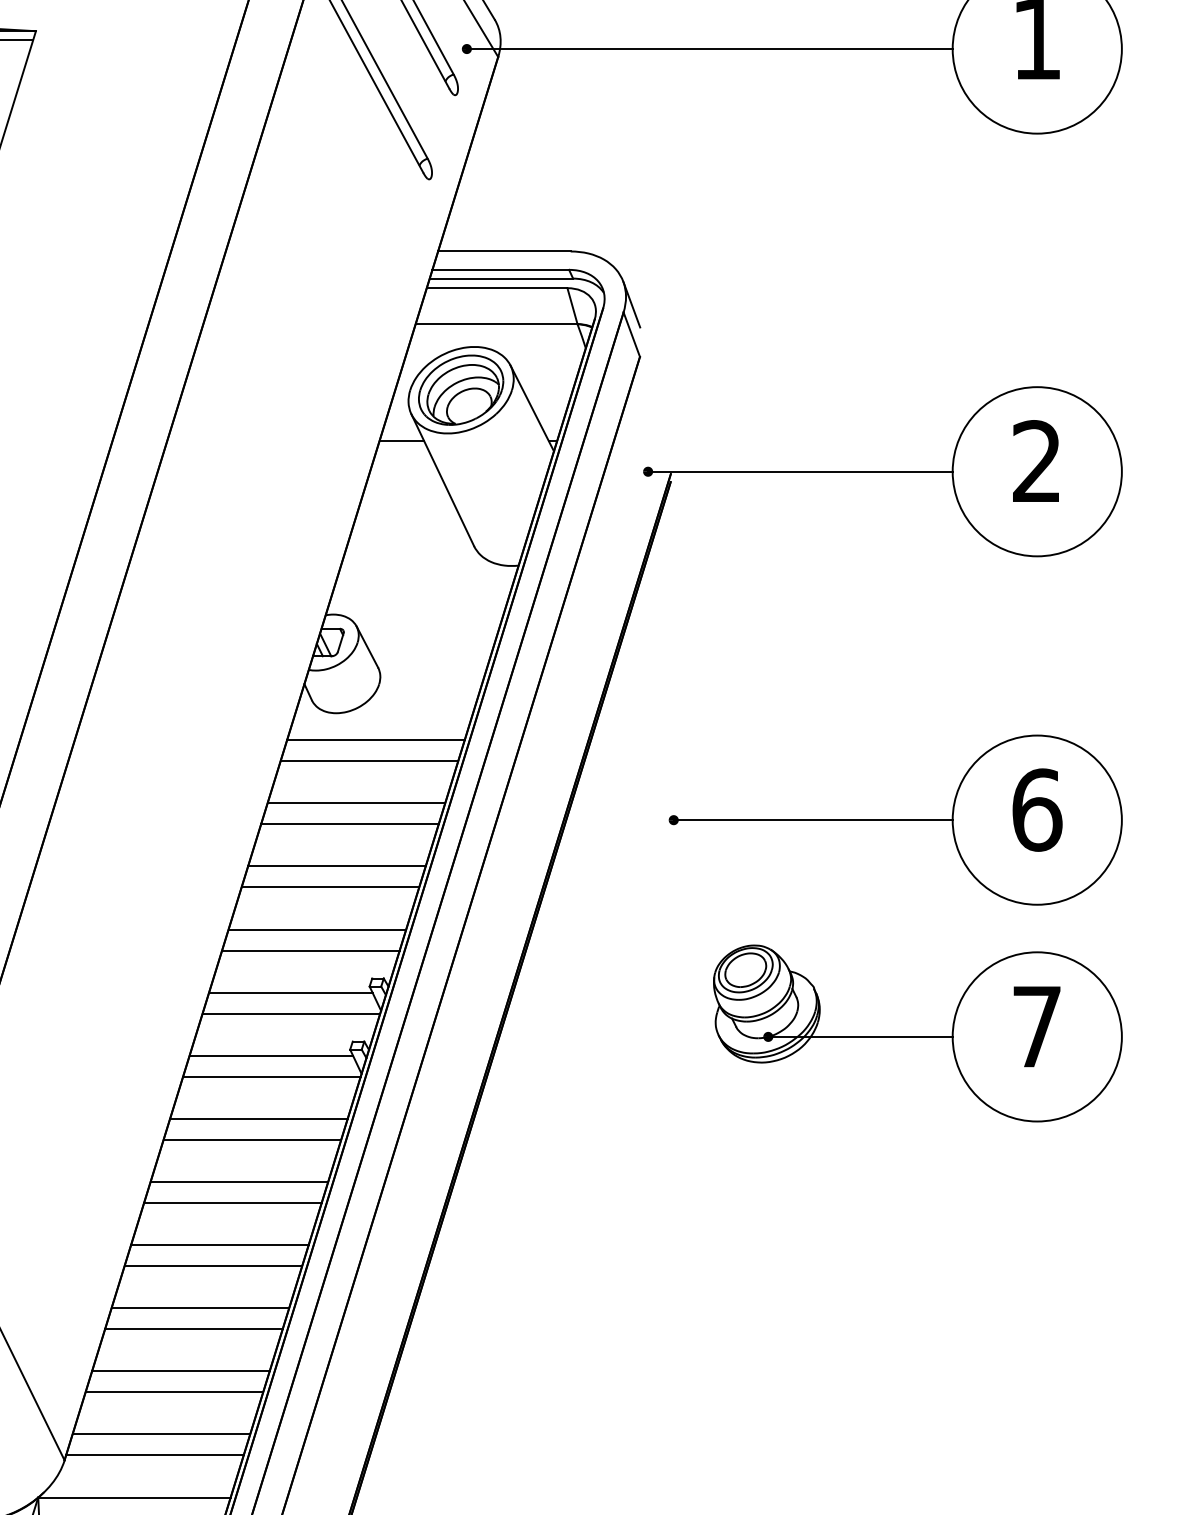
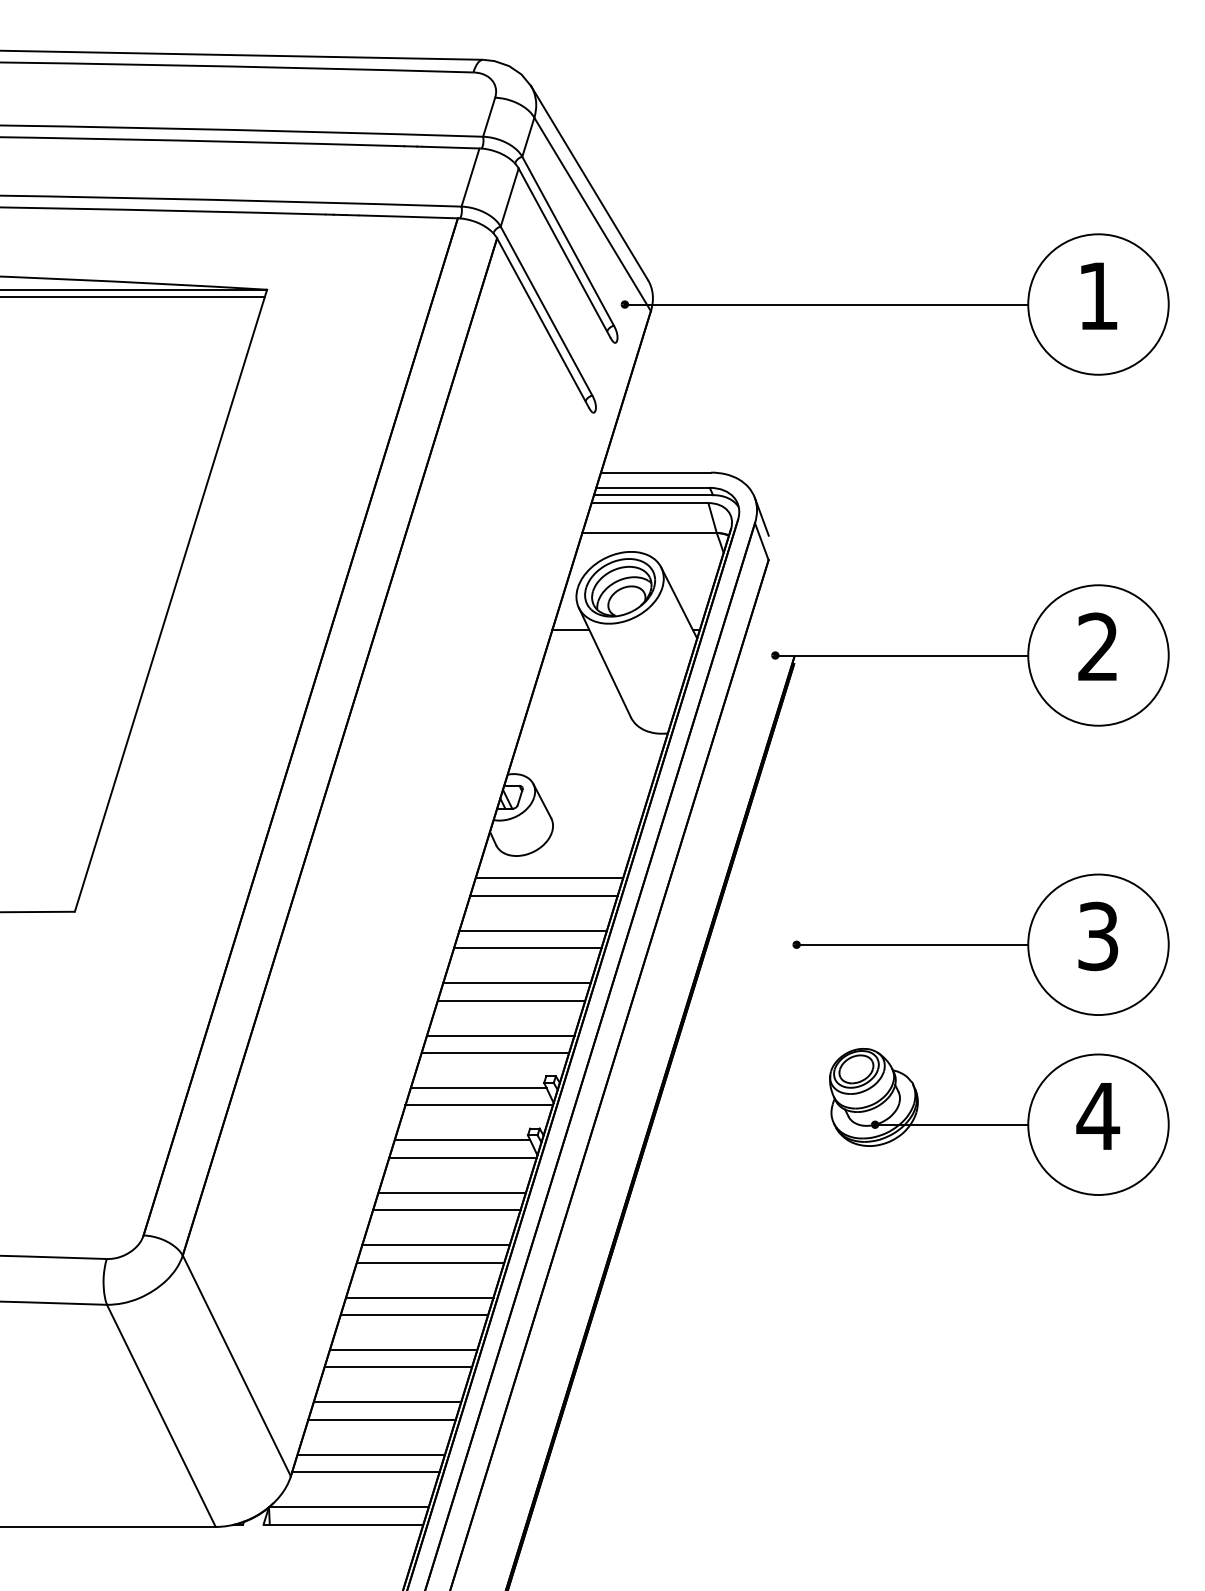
text: (1037, 810) -> (1098, 936), 6 -> 3
text: (1037, 1026) -> (1098, 1116), 7 -> 4

